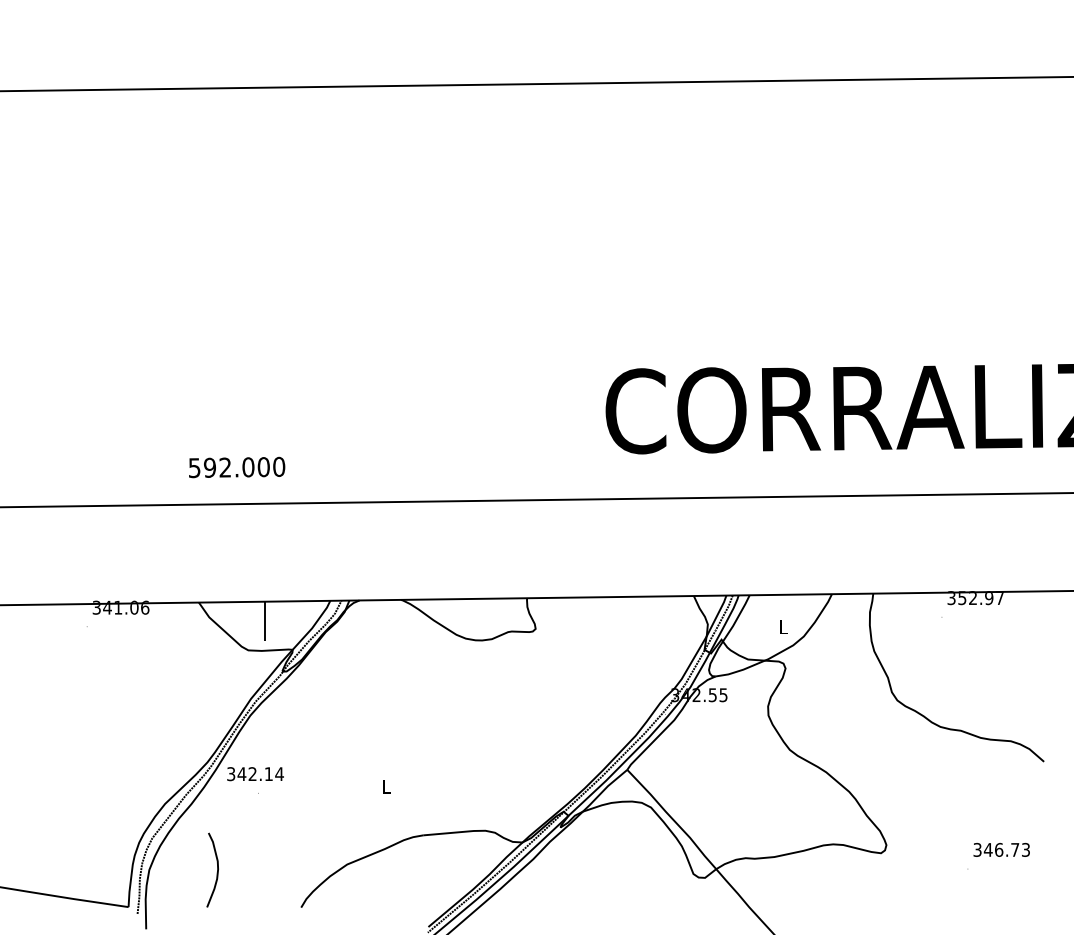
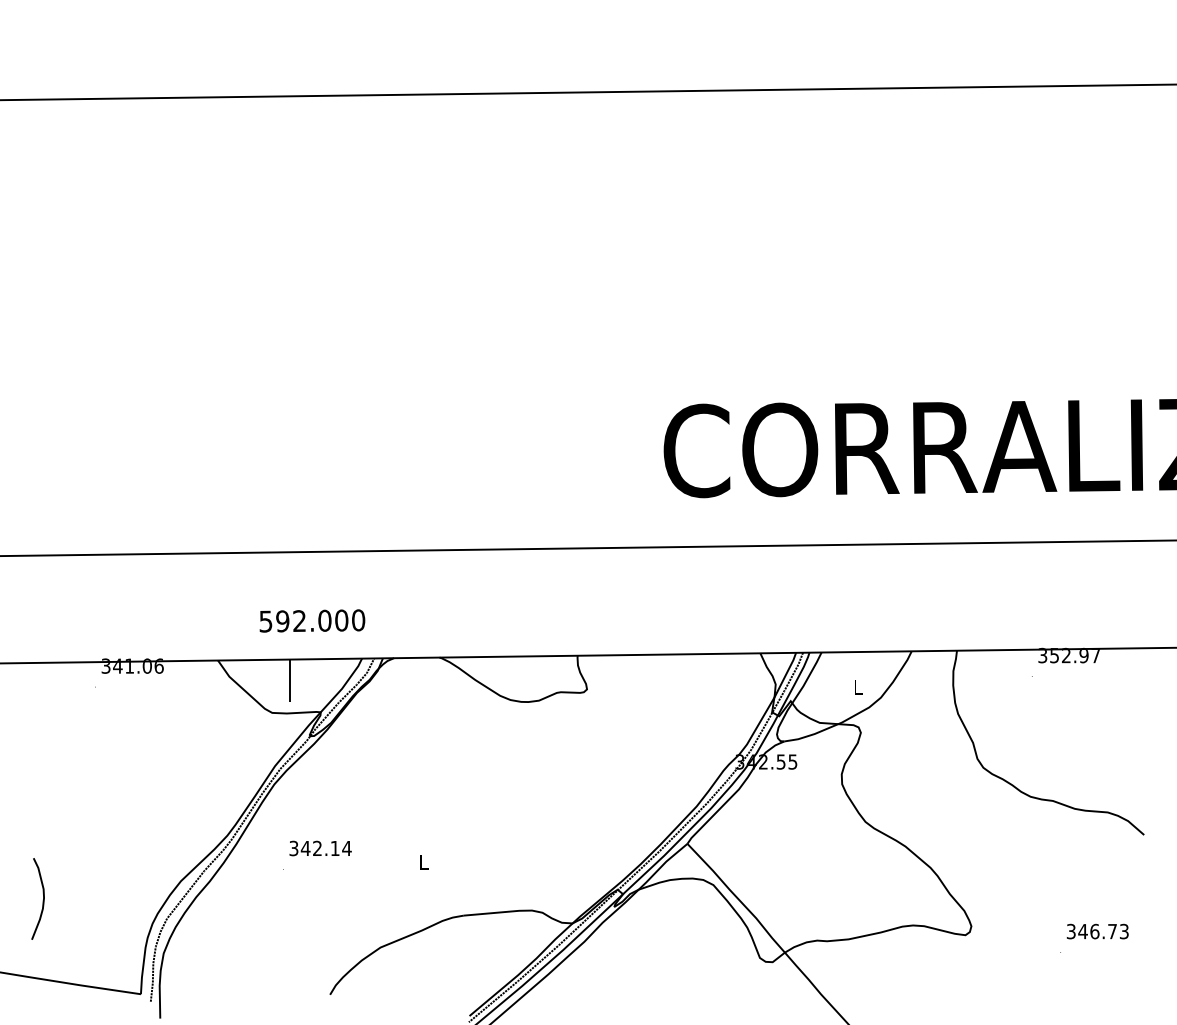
text: (237, 467) -> (312, 620), moved
text: (255, 774) -> (320, 848), moved
curve: (217, 869) -> (43, 898), moved

